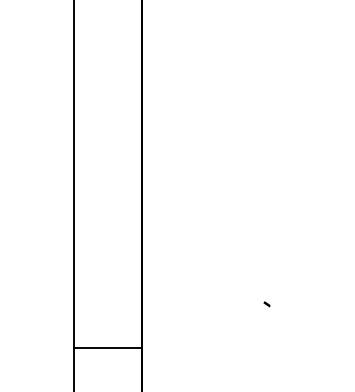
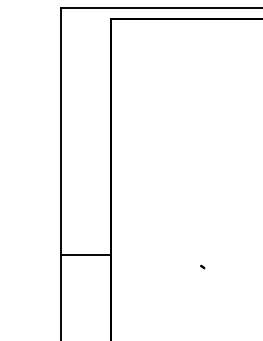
line: (107, 347) -> (85, 254), moved

